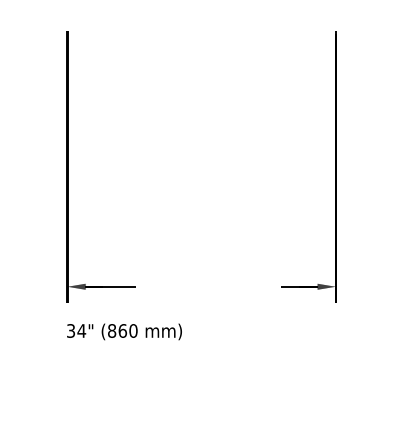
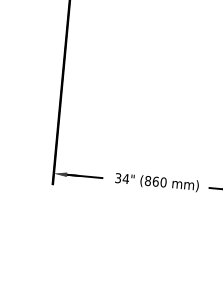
text: (124, 331) -> (157, 182), moved

